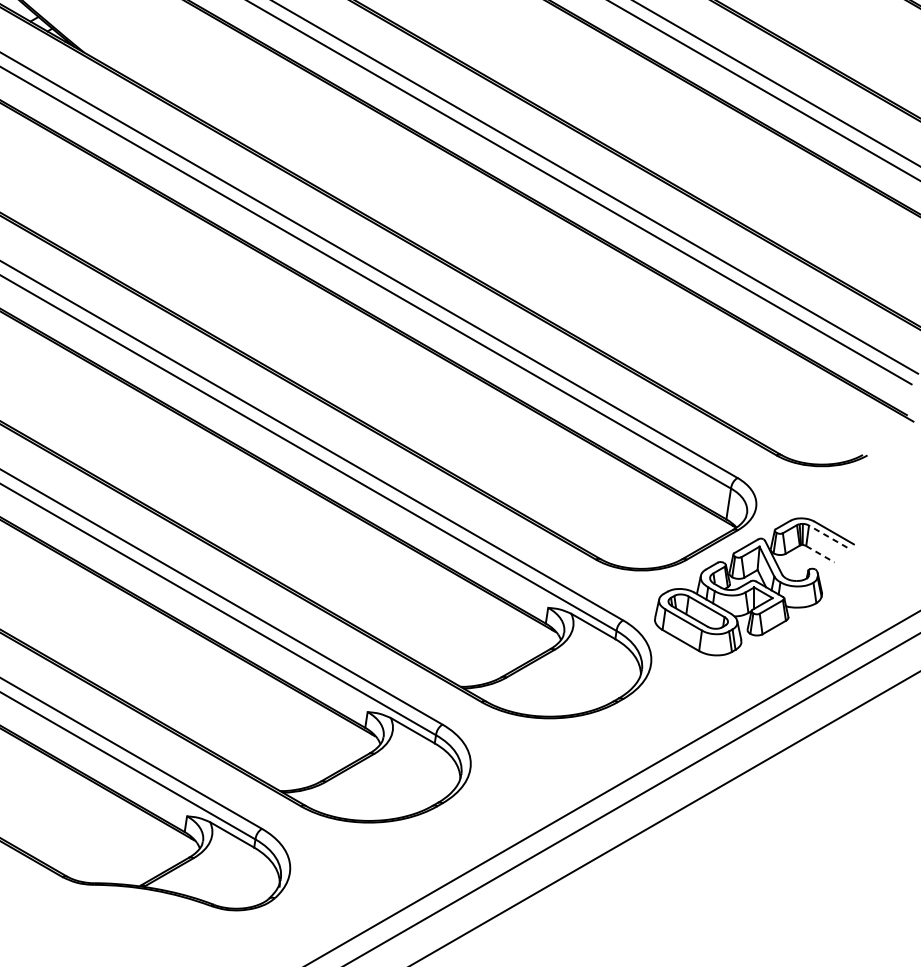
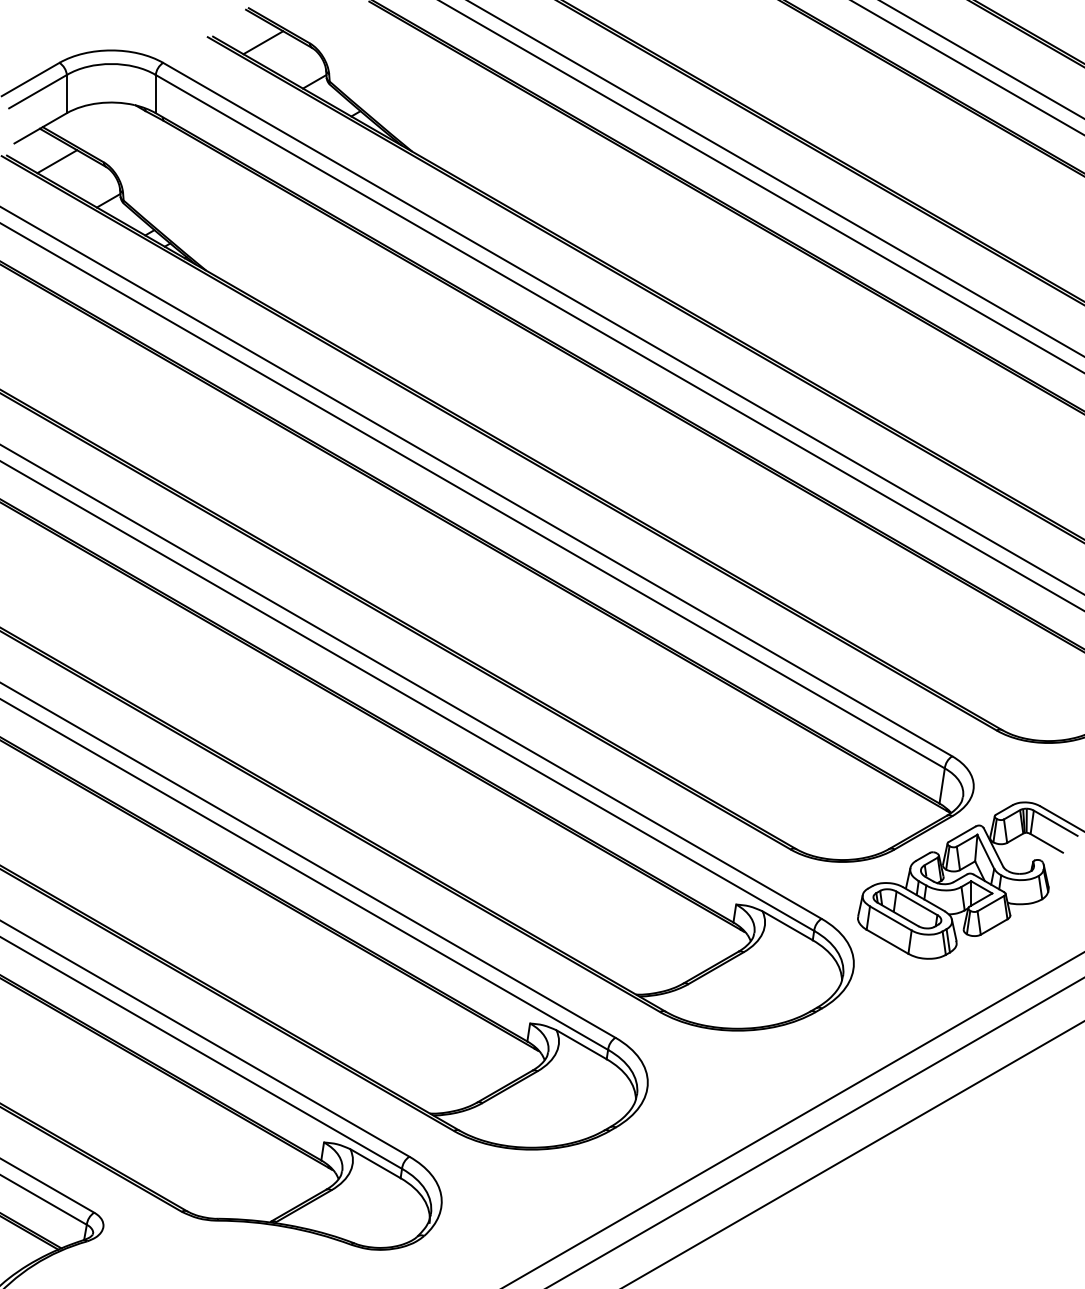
line: (828, 536) -> (1055, 823), dashed -> solid
line: (820, 554) -> (1046, 843), dashed -> solid

